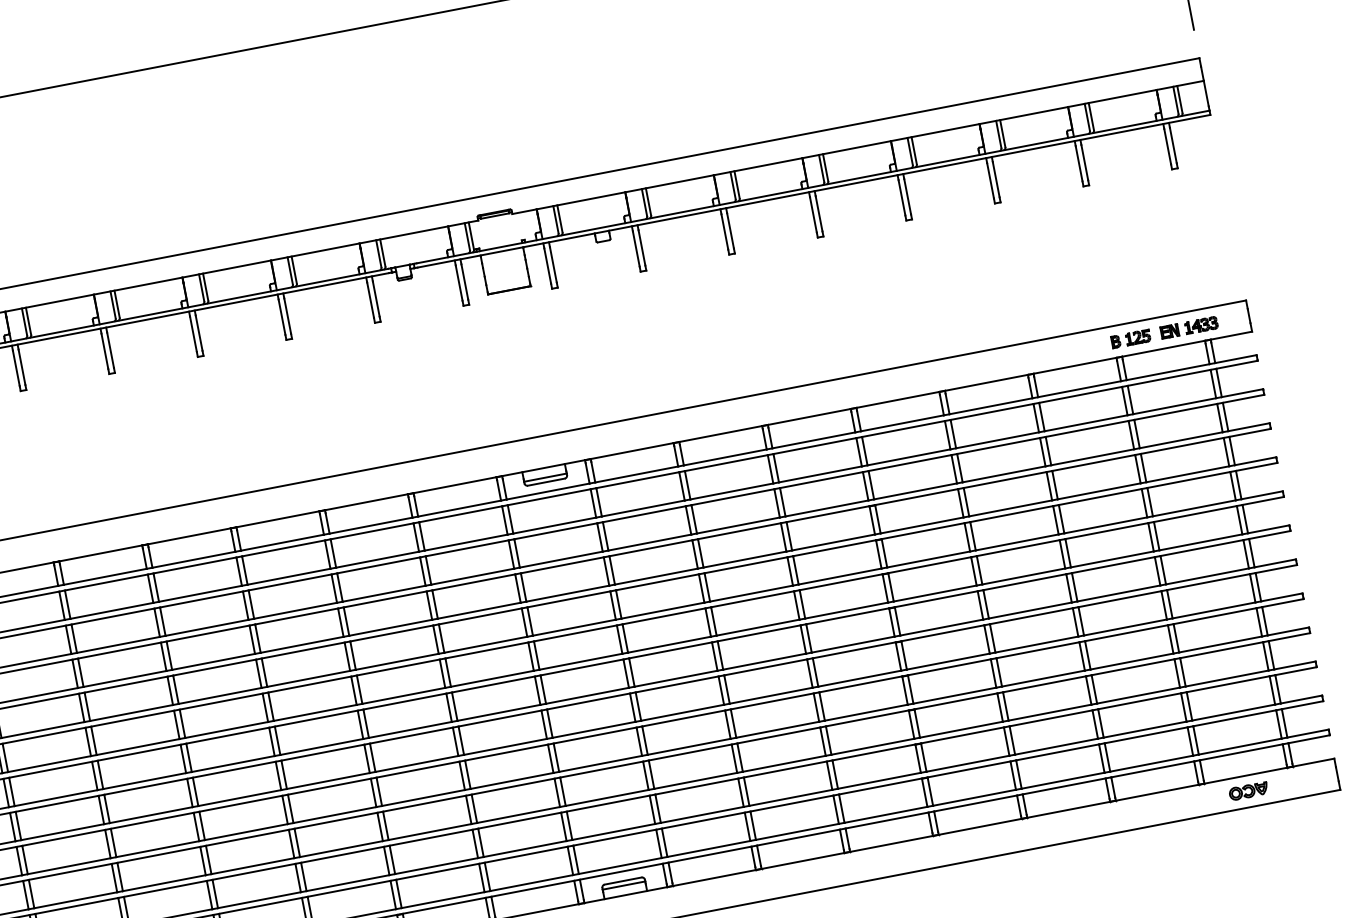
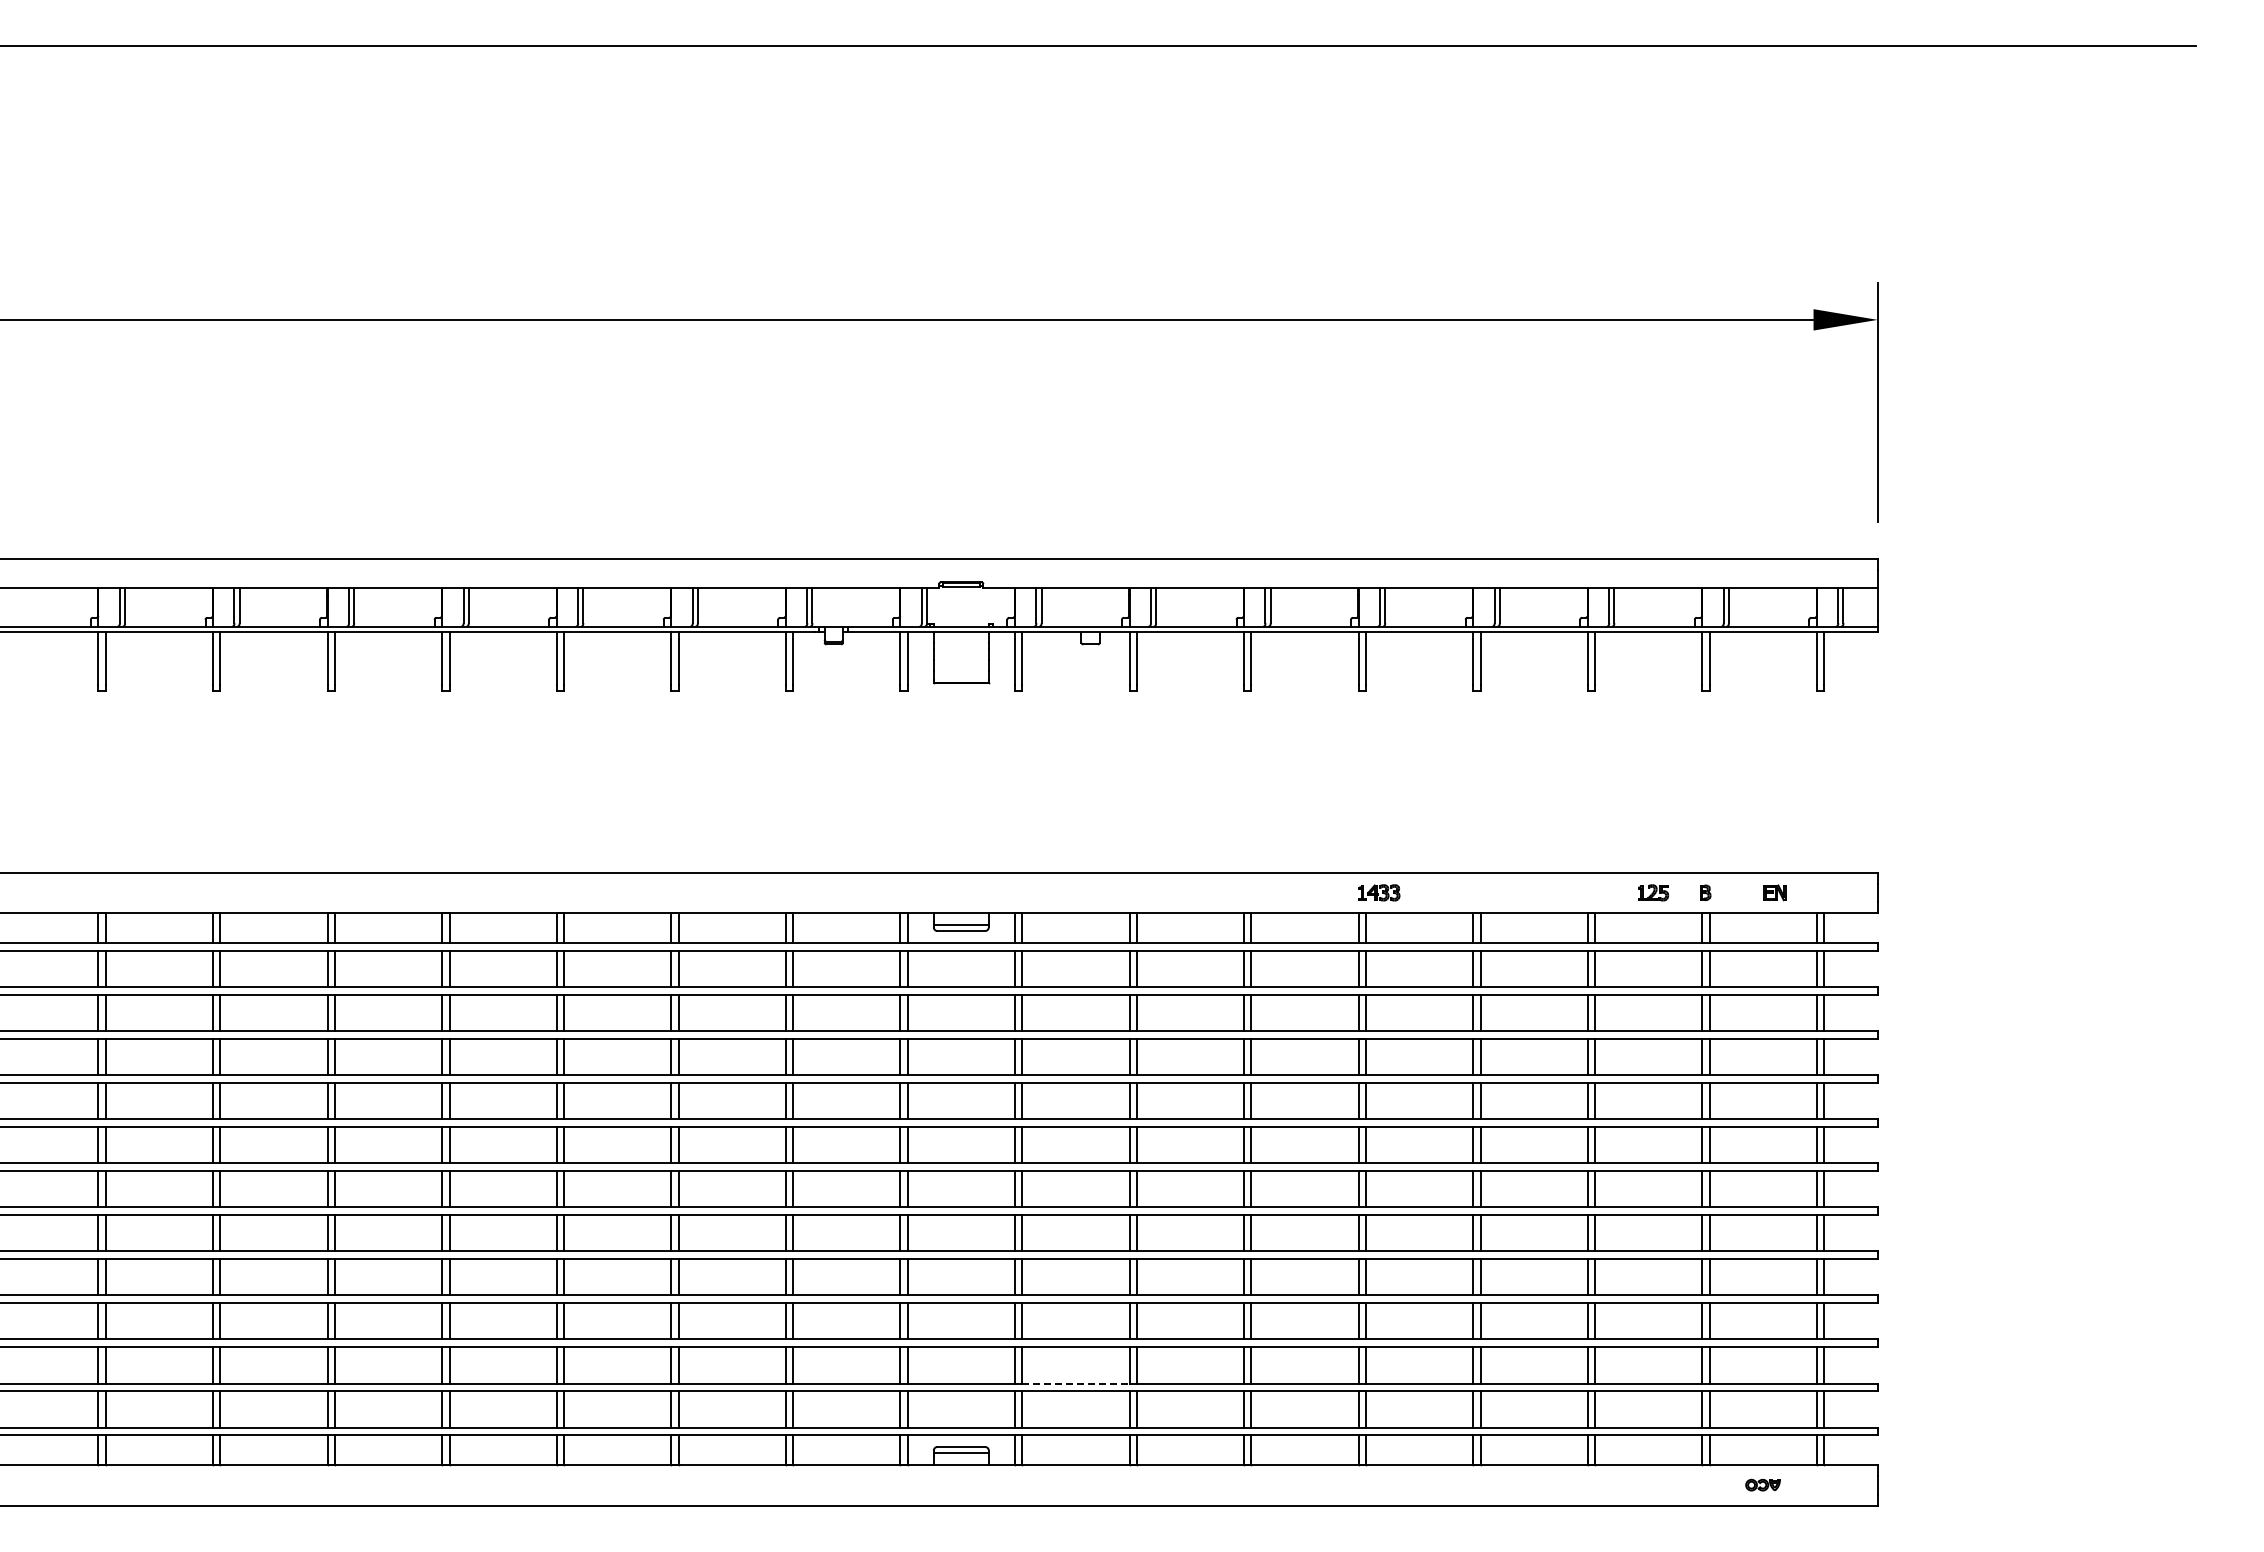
part: (1201, 325) -> (1379, 892), moved
part: (1138, 337) -> (1653, 892), moved
part: (1248, 790) -> (1762, 1484), size x0.7
line: (701, 814) -> (1075, 1383), solid -> dashed

